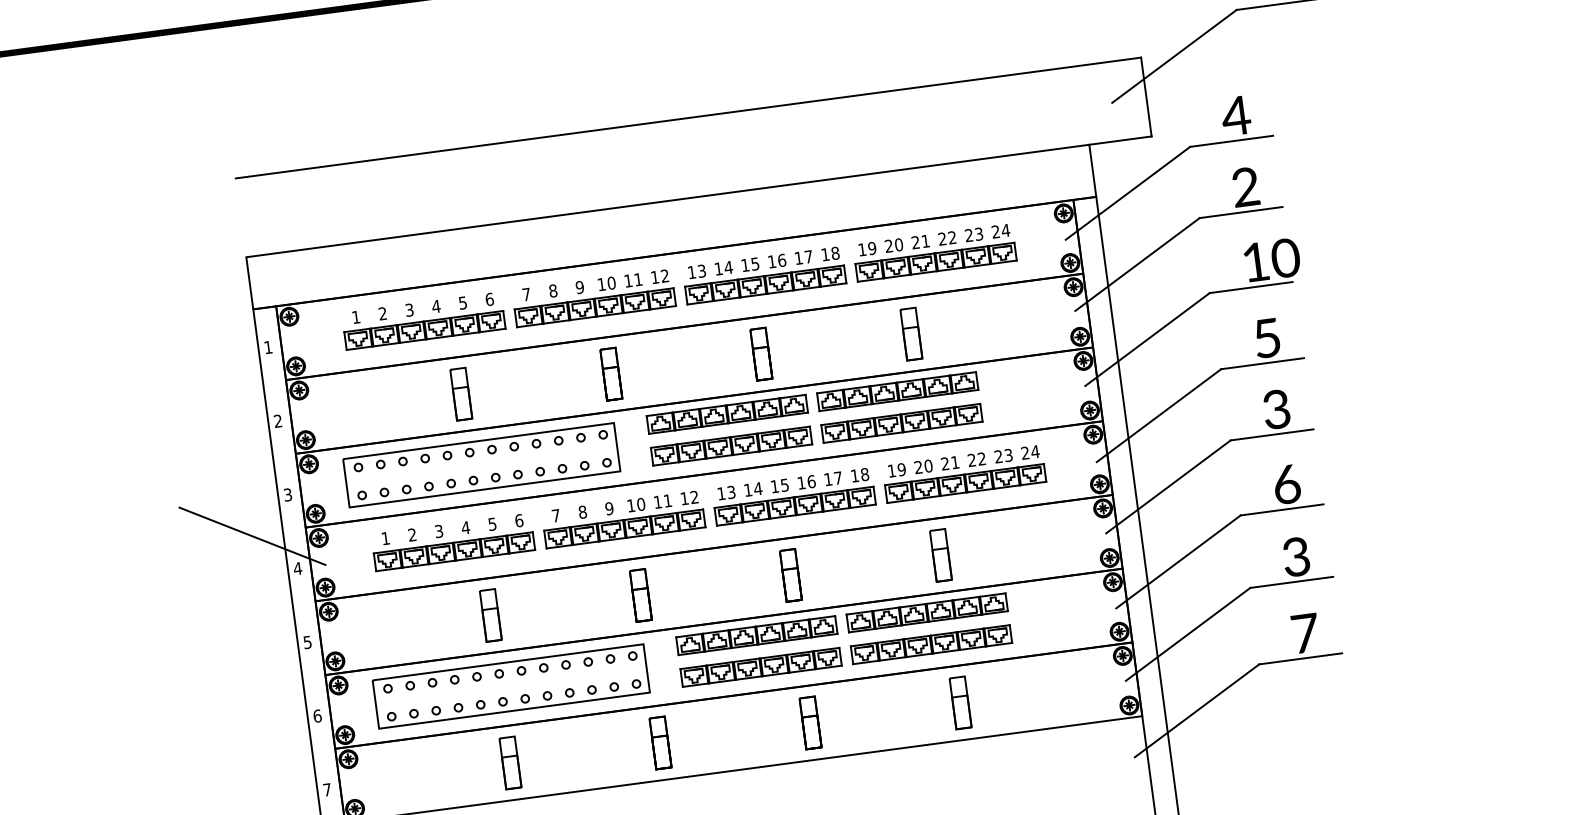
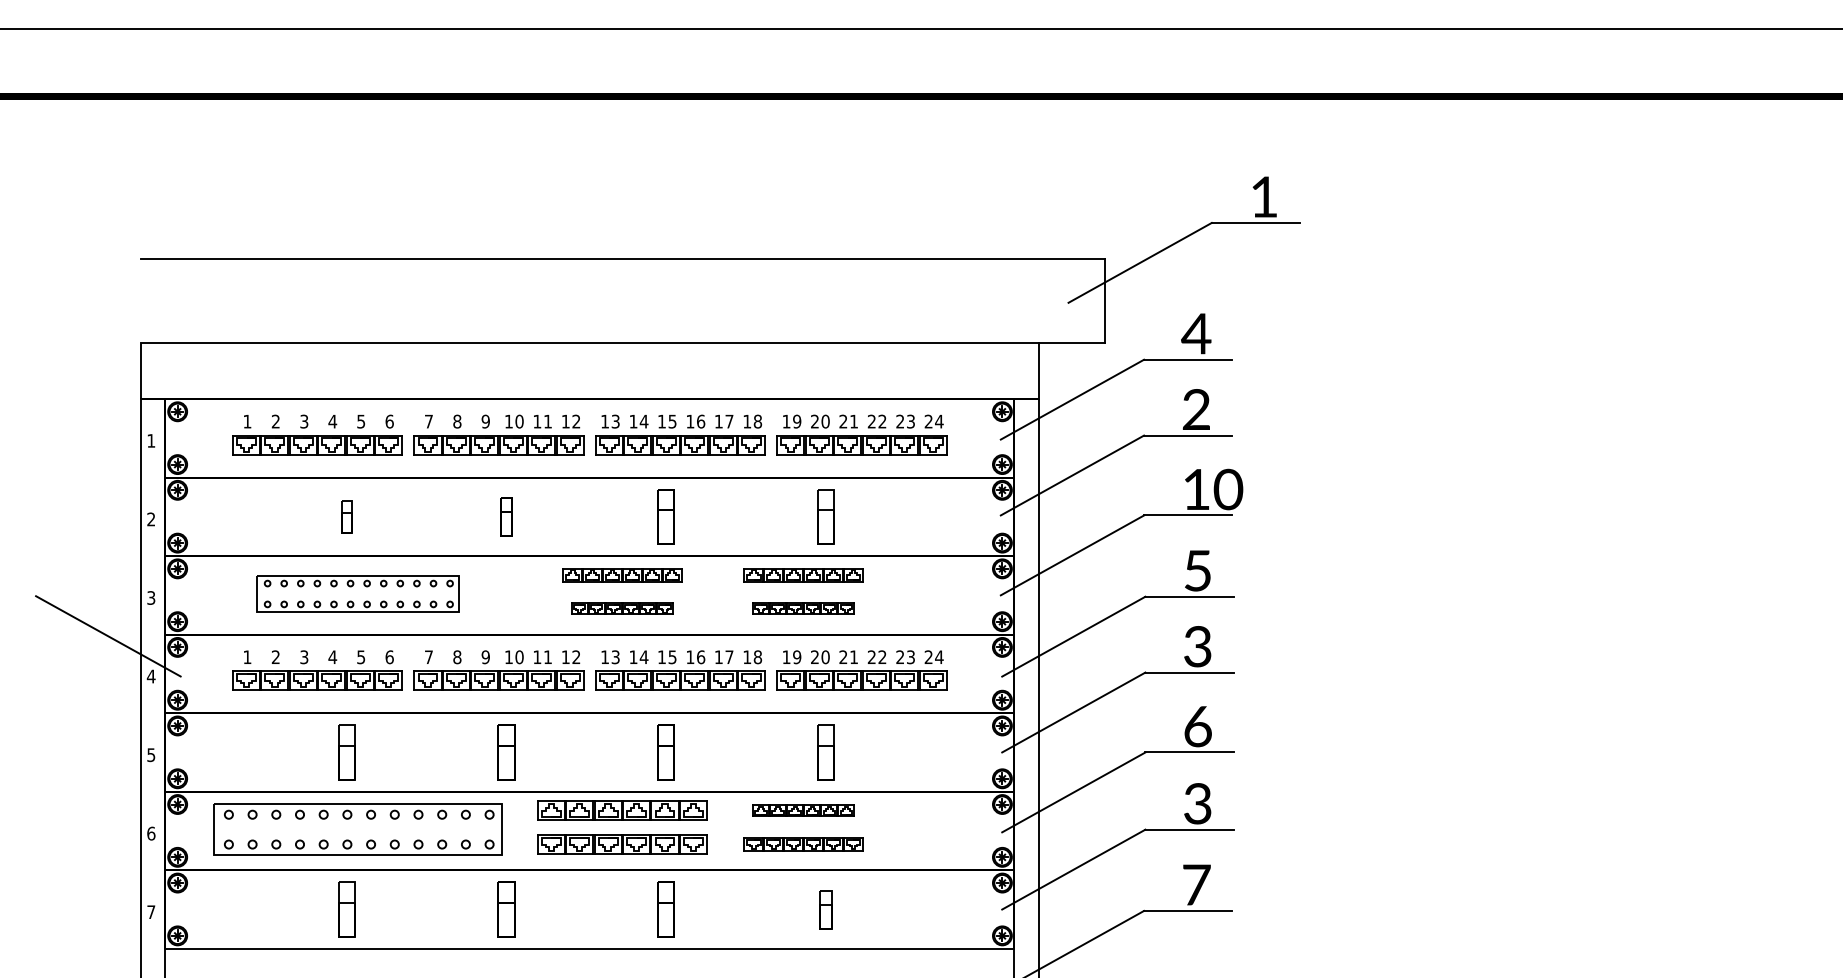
part: (611, 373) -> (506, 516), size x0.7
part: (897, 392) -> (803, 575), size x0.7
part: (461, 393) -> (346, 516), size x0.6
part: (727, 414) -> (622, 575), size x0.7
part: (901, 423) -> (803, 608), size x0.6
part: (731, 445) -> (622, 608), size x0.6
part: (481, 464) -> (357, 593), size x0.7
part: (926, 612) -> (803, 810), size x0.6
part: (931, 644) -> (803, 844), size x0.7
part: (960, 702) -> (825, 909), size x0.7

